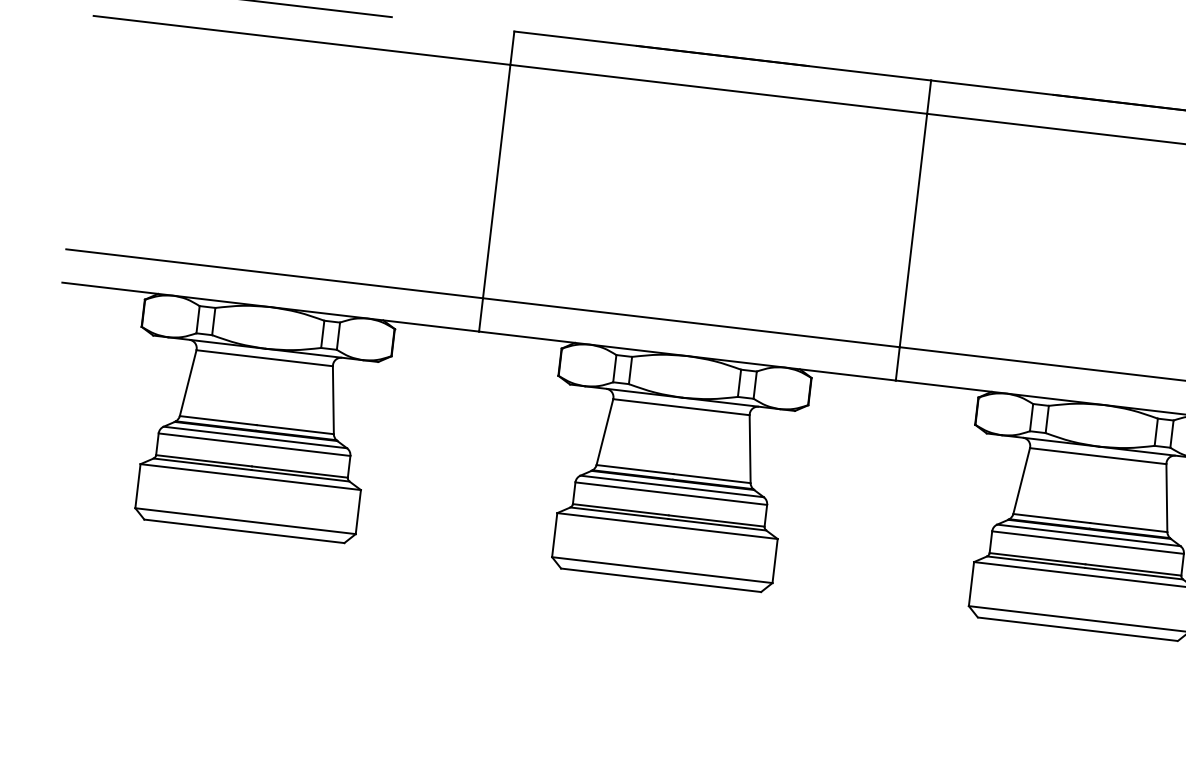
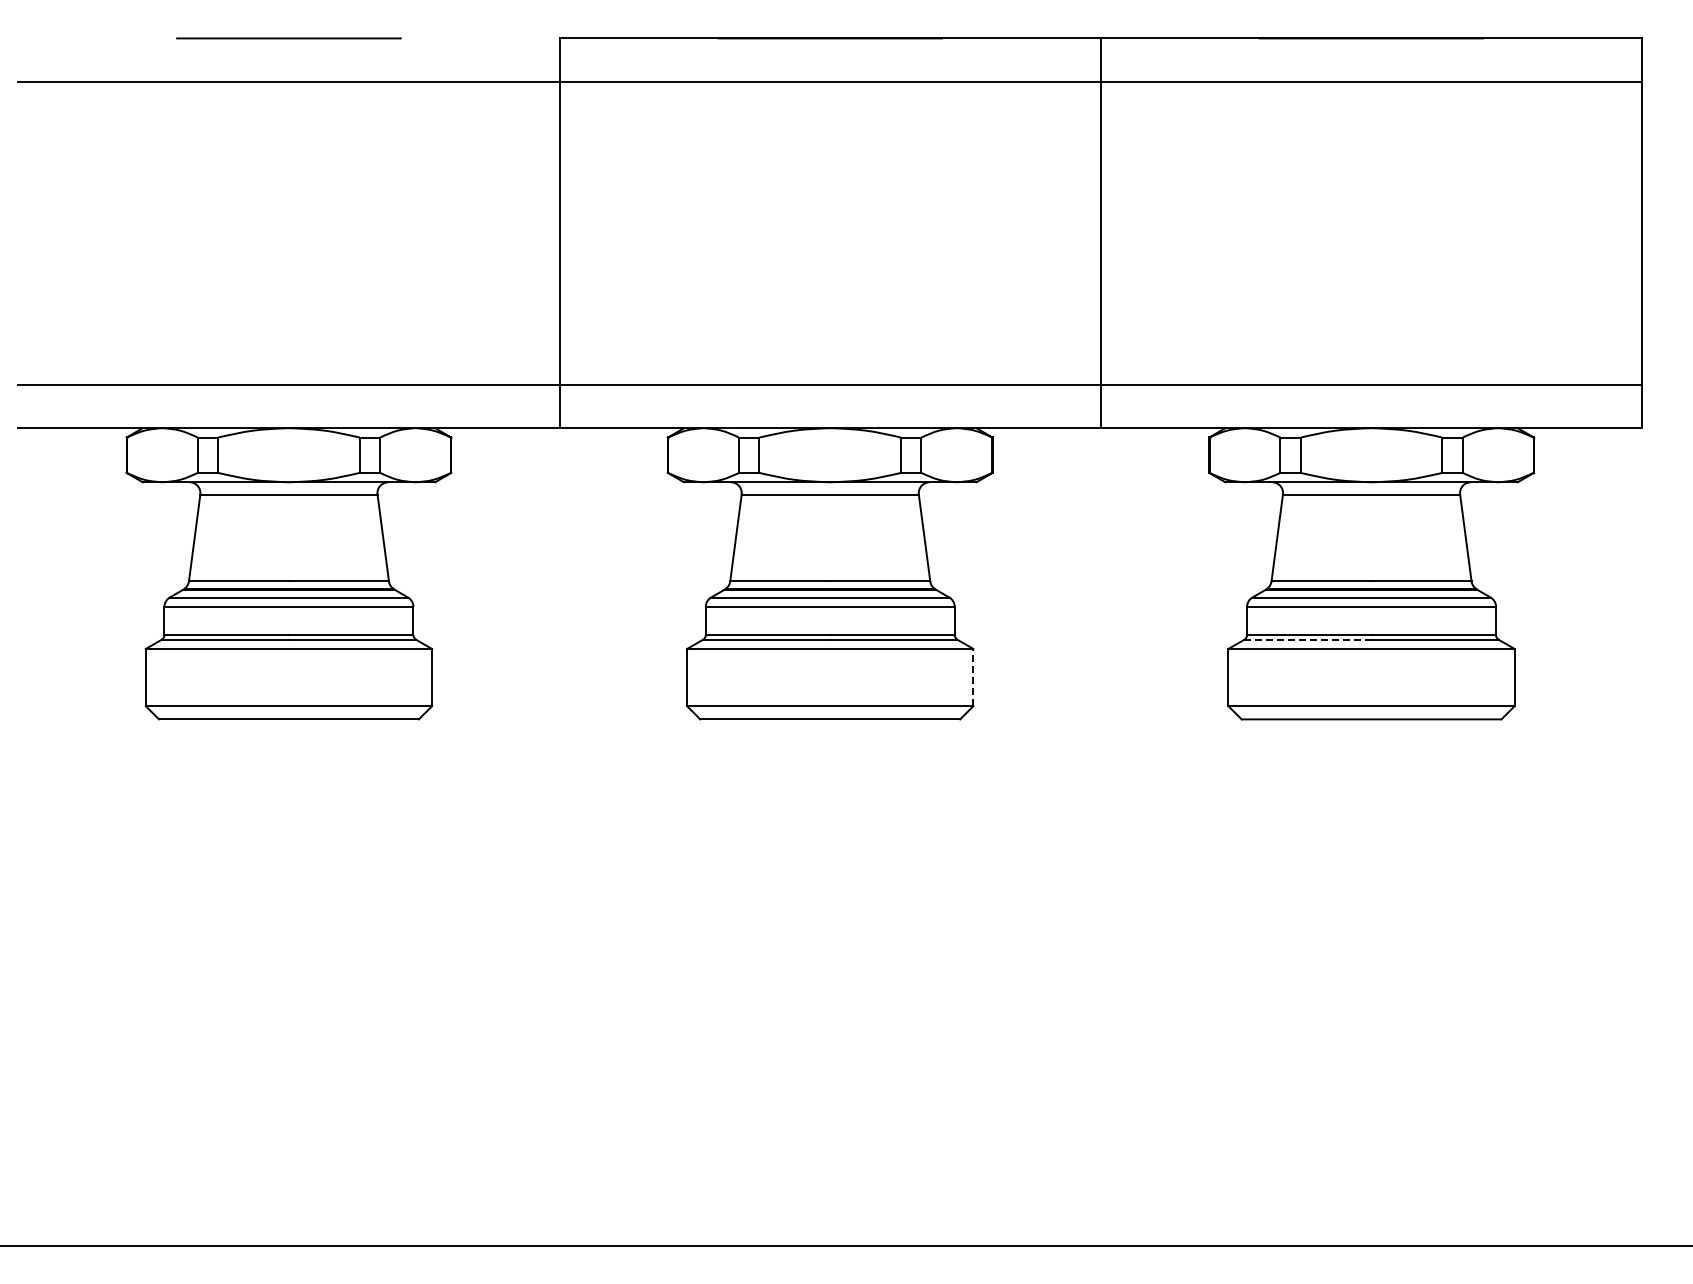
line: (775, 560) -> (973, 677), solid -> dashed
line: (1035, 561) -> (1307, 639), solid -> dashed

